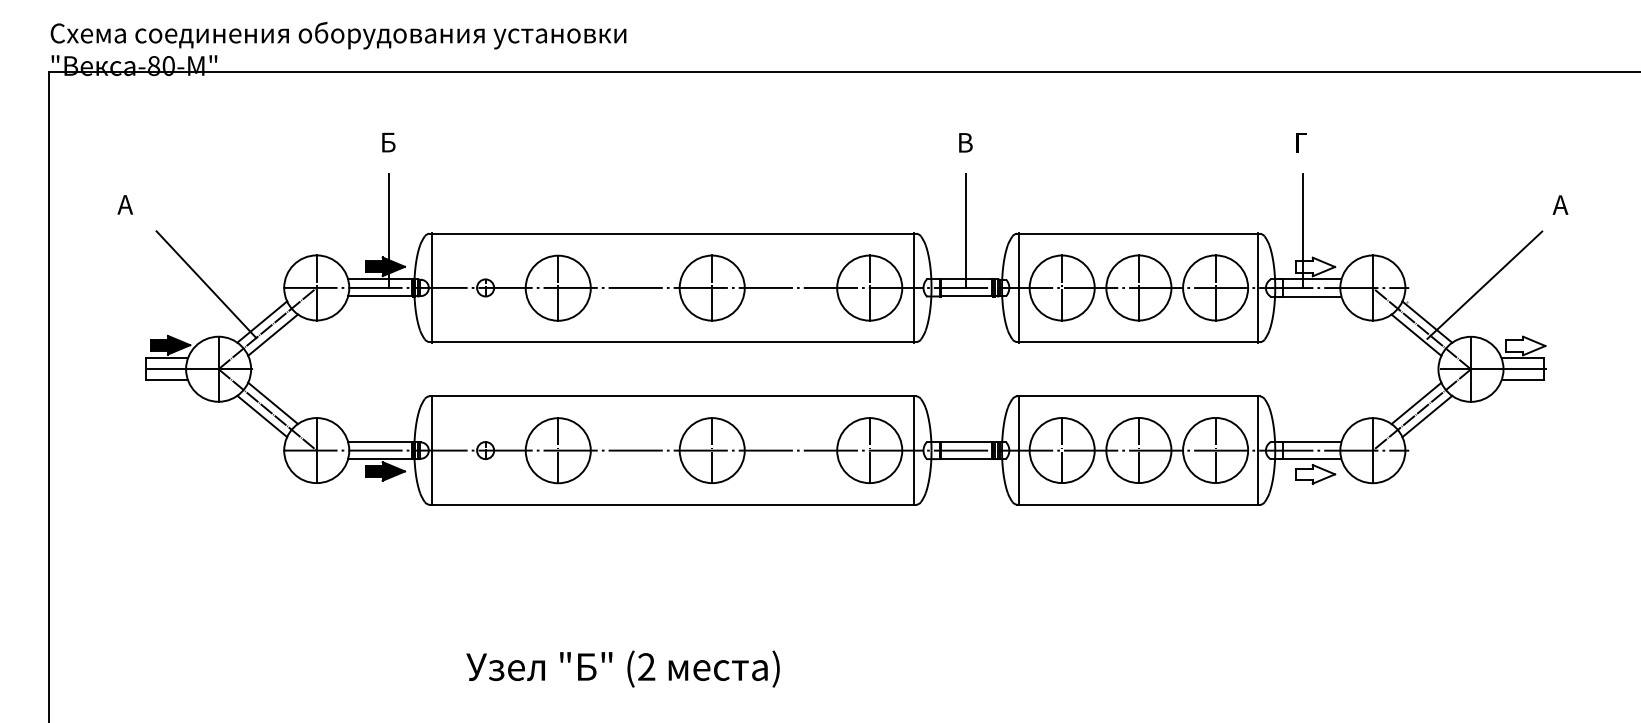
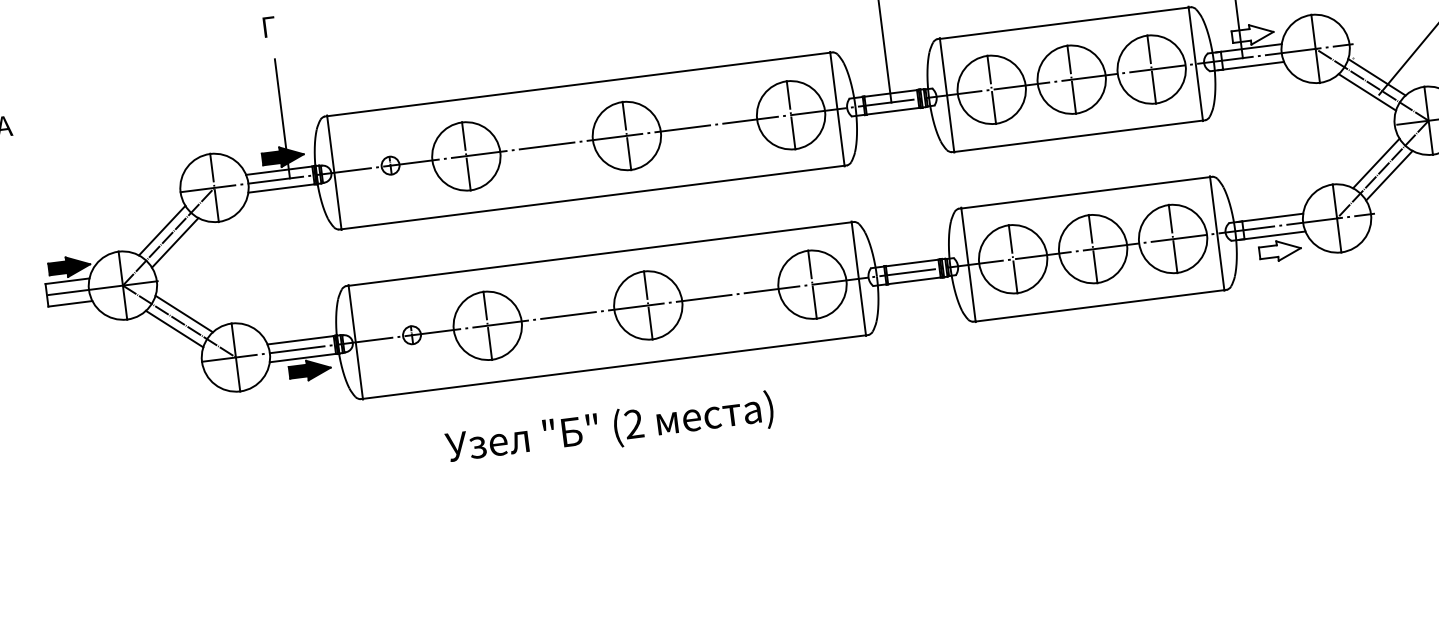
text: (388, 142) -> (270, 26), Б -> Г
line: (206, 284) -> (99, 198), removed
text: (622, 668) -> (609, 428), moved

